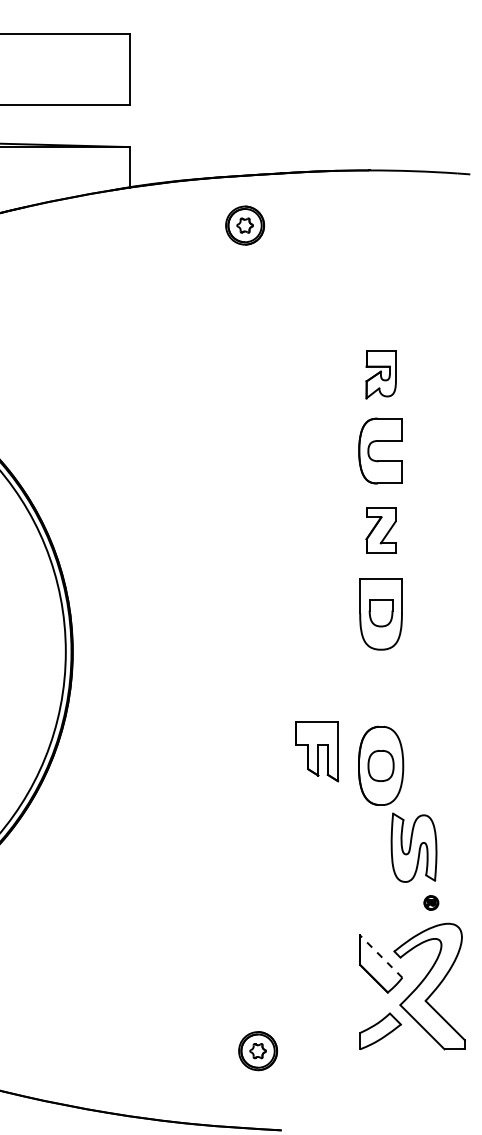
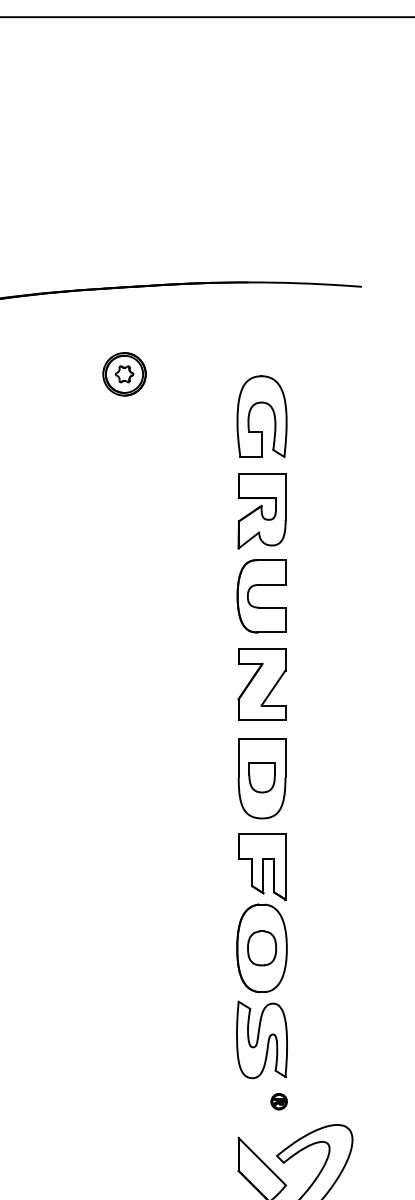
part: (244, 225) -> (123, 374), moved
part: (370, 290) -> (250, 416), added
part: (381, 374) -> (262, 510), size x1.43
part: (381, 530) -> (262, 685), size x1.43
part: (317, 751) -> (262, 866), moved
part: (413, 847) -> (261, 1039), moved
part: (431, 902) -> (279, 1101), moved
line: (381, 956) -> (262, 1161), dashed -> solid

